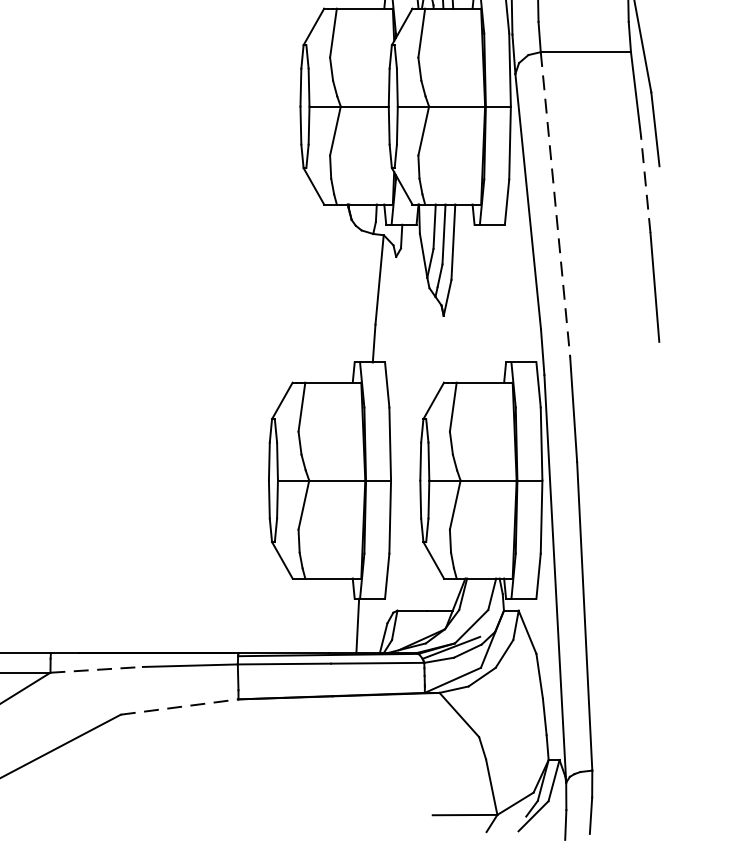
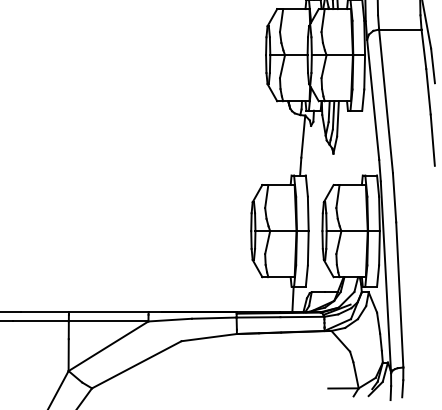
line: (645, 183) -> (428, 91), dashed -> solid
line: (556, 205) -> (386, 101), dashed -> solid
line: (97, 670) -> (170, 320), dashed -> solid
line: (180, 706) -> (209, 337), dashed -> solid

